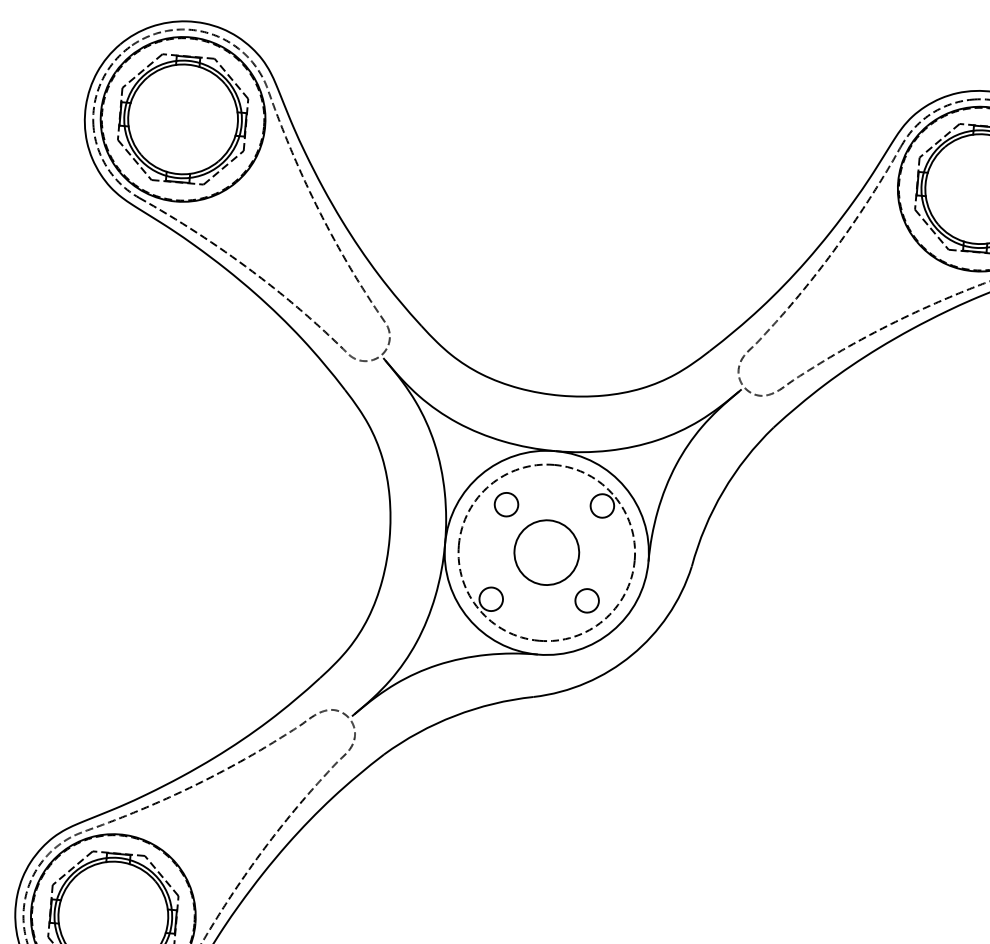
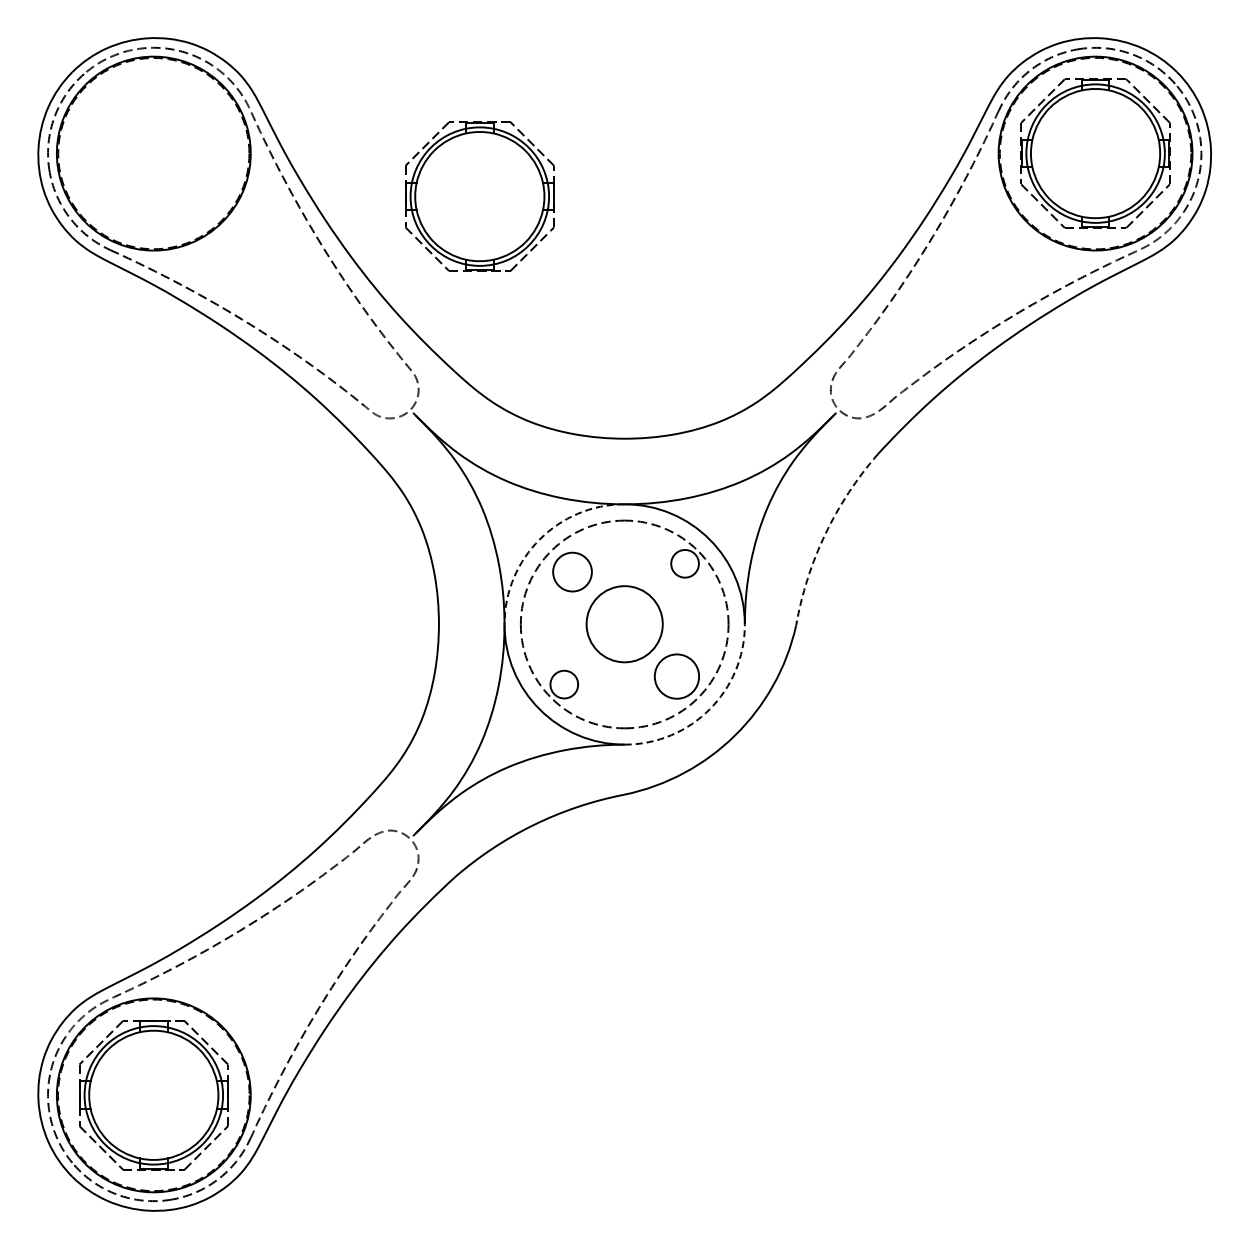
part: (182, 119) -> (479, 196), moved
arc: (480, 474) -> (539, 539), solid -> dashed
arc: (723, 491) -> (825, 534), solid -> dashed
circle: (506, 504) -> (572, 571), size x1.4
circle: (586, 600) -> (676, 676), size x1.6
arc: (612, 631) -> (709, 709), solid -> dashed

